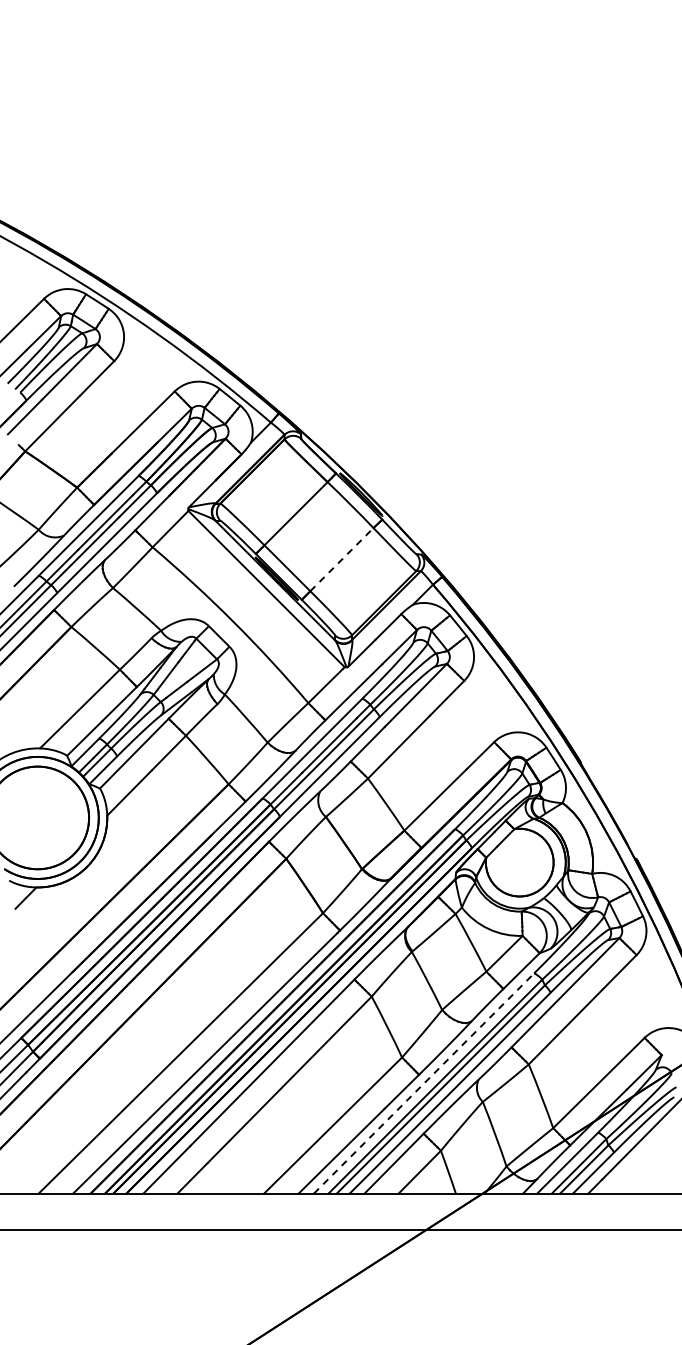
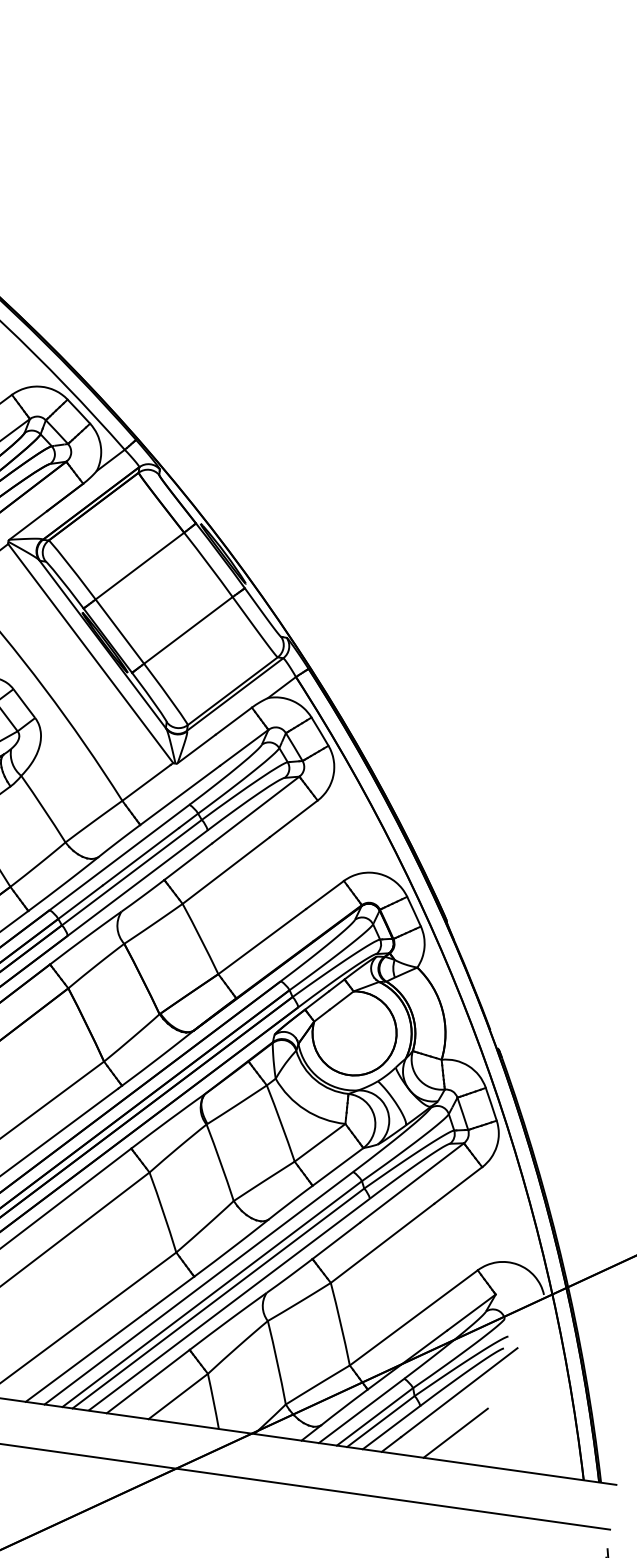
line: (341, 559) -> (187, 630), dashed -> solid
line: (424, 1083) -> (199, 1288), dashed -> solid
line: (645, 1170) -> (455, 1433), added

